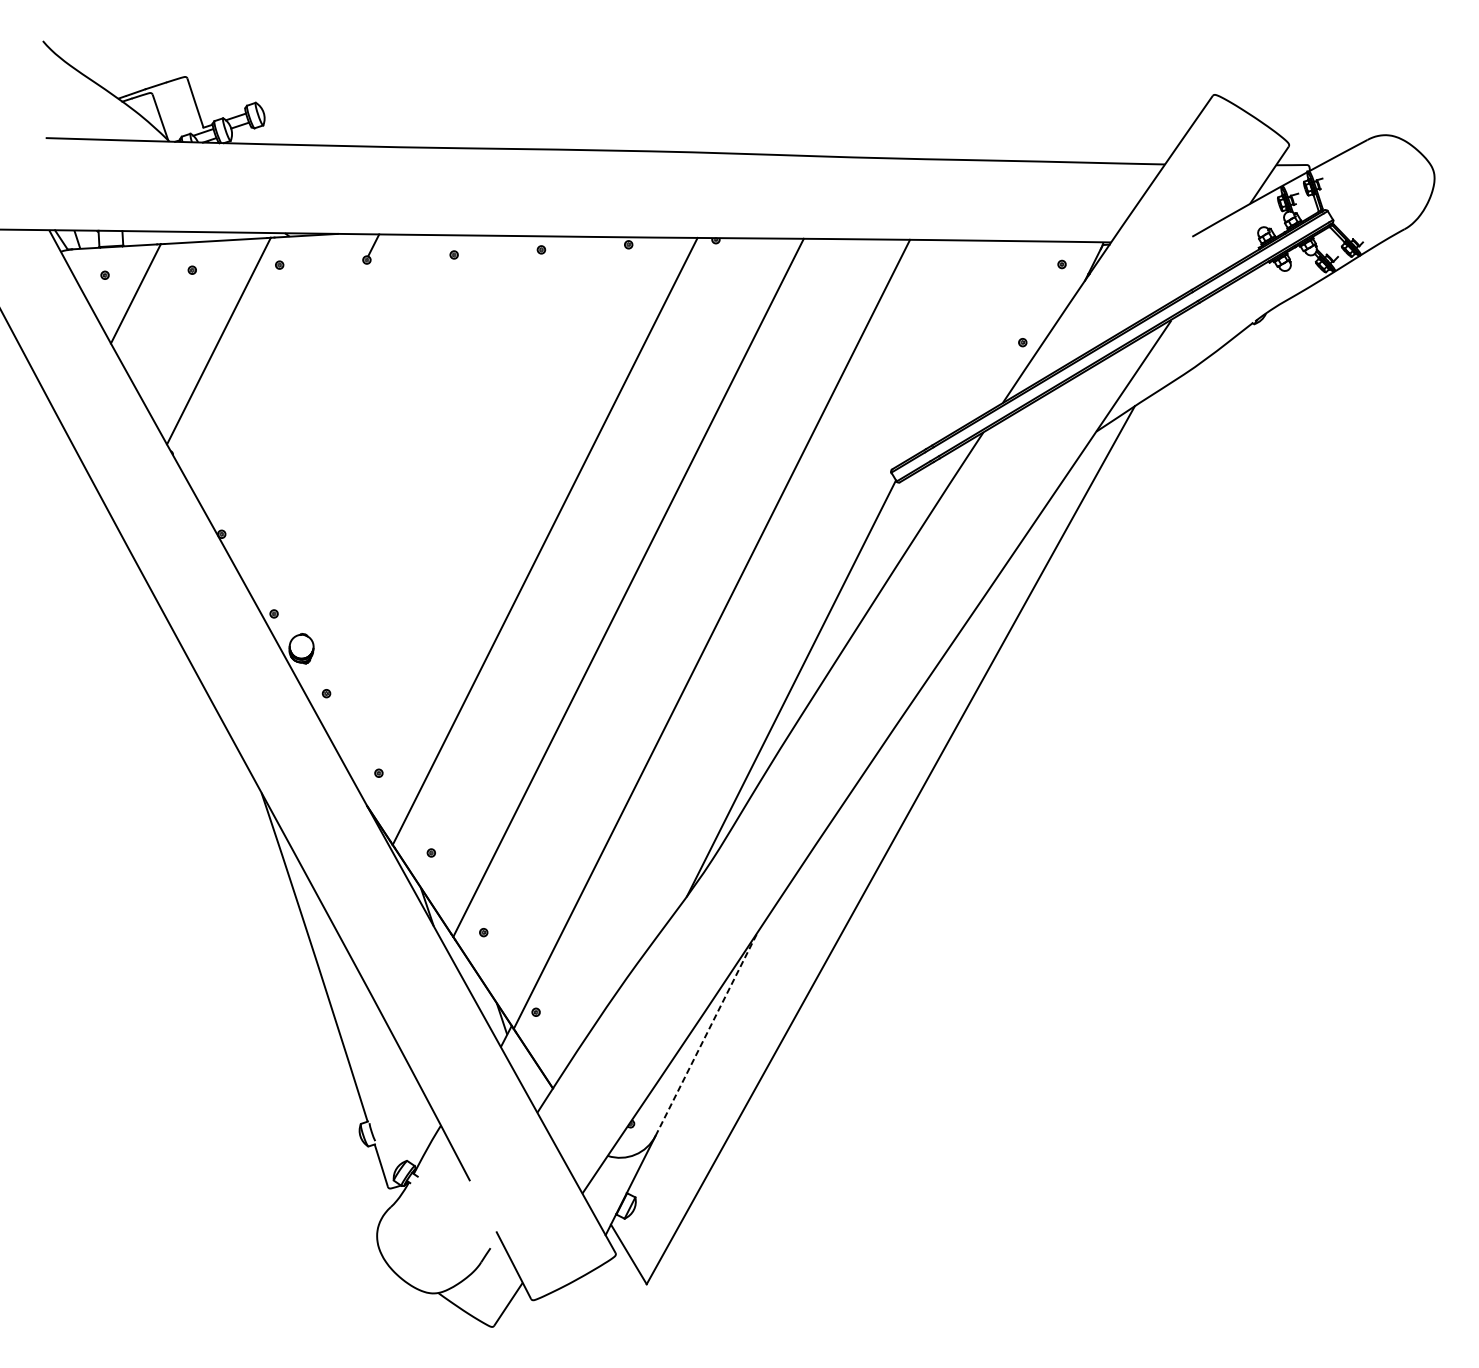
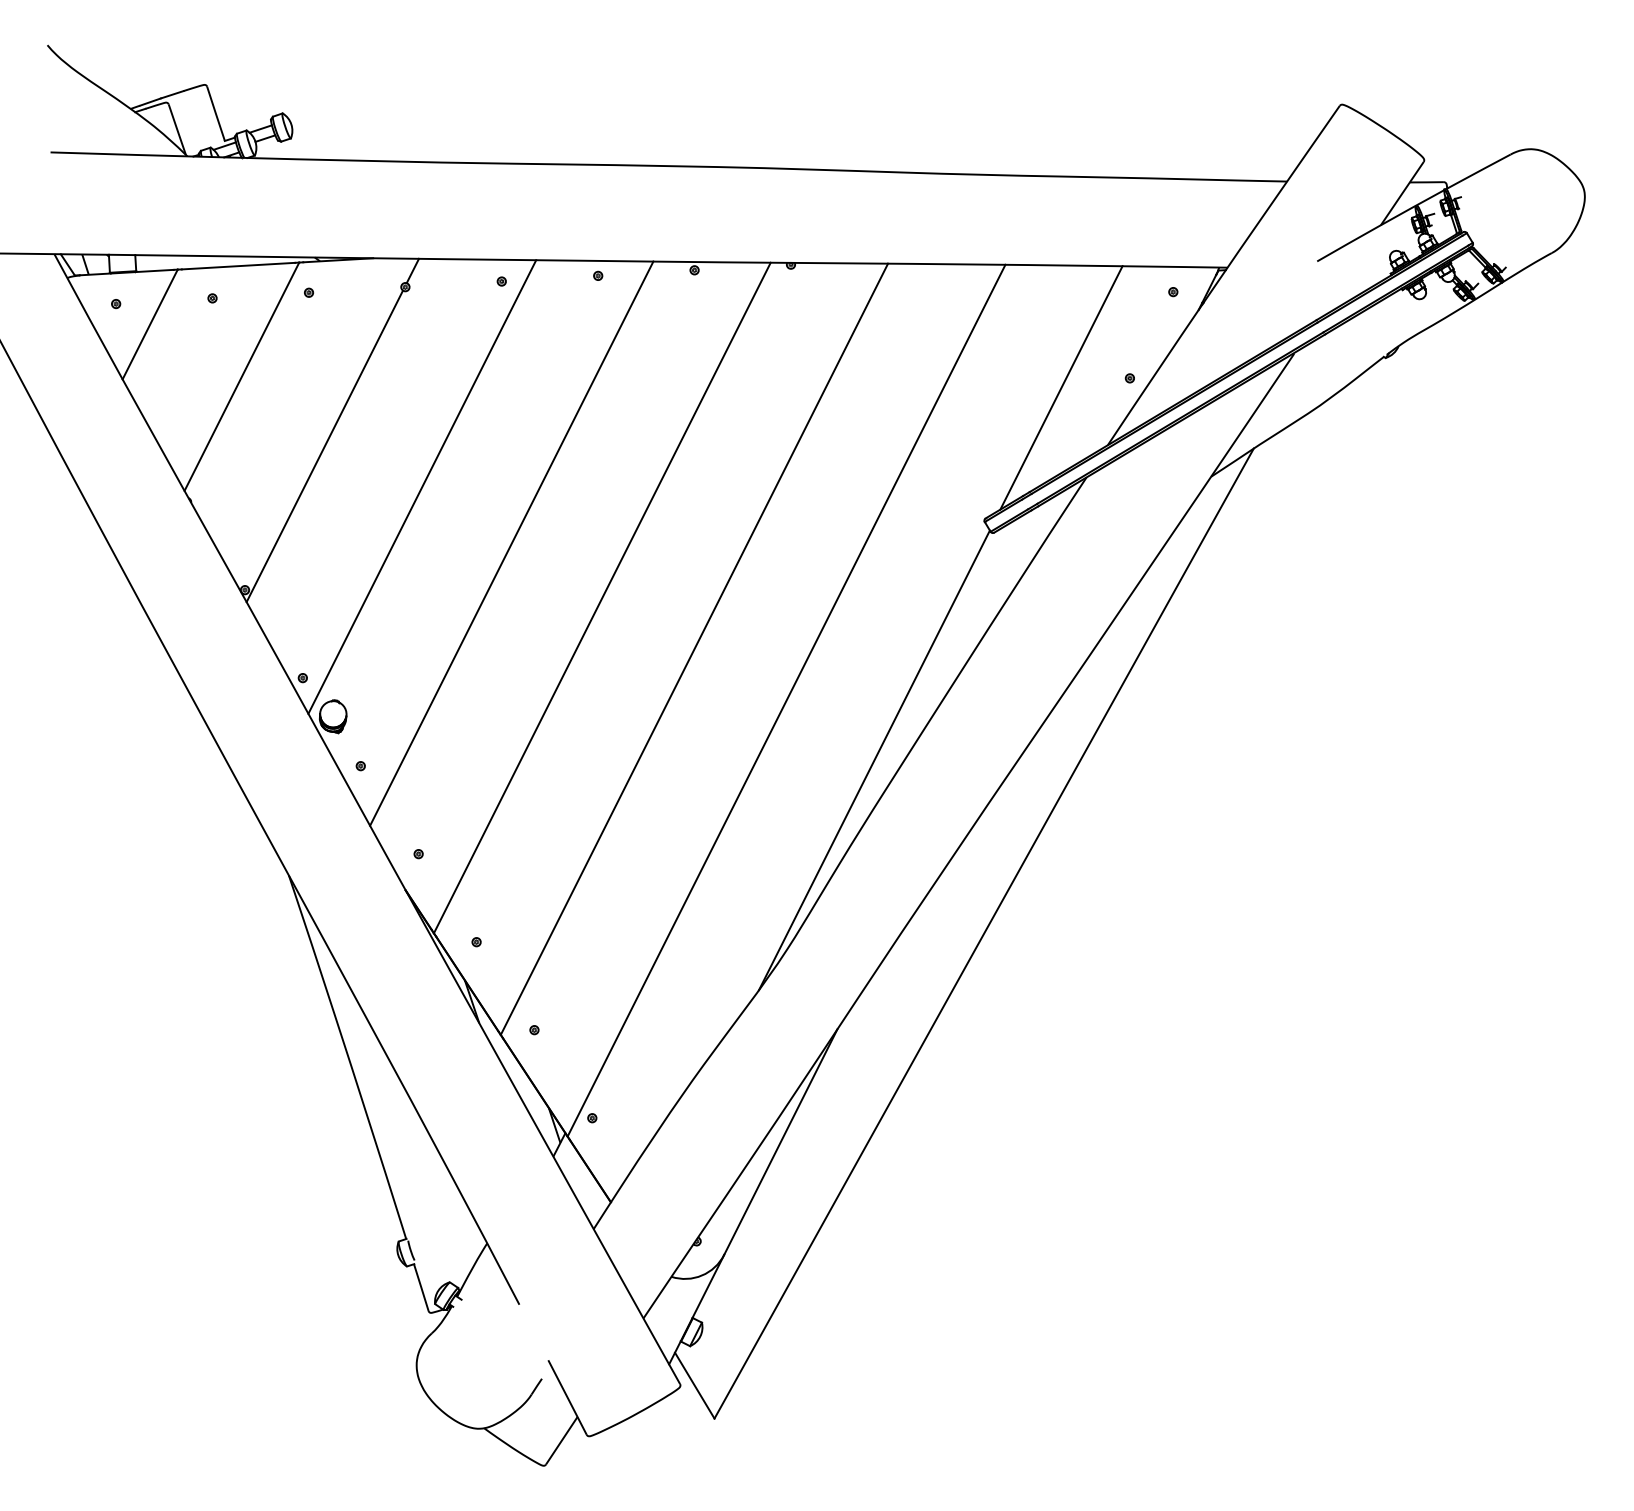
line: (960, 350) -> (1061, 387), added
line: (293, 404) -> (324, 446), added
line: (382, 440) -> (422, 486), added
line: (462, 492) -> (511, 543), added
line: (707, 1033) -> (781, 1141), dashed -> solid

